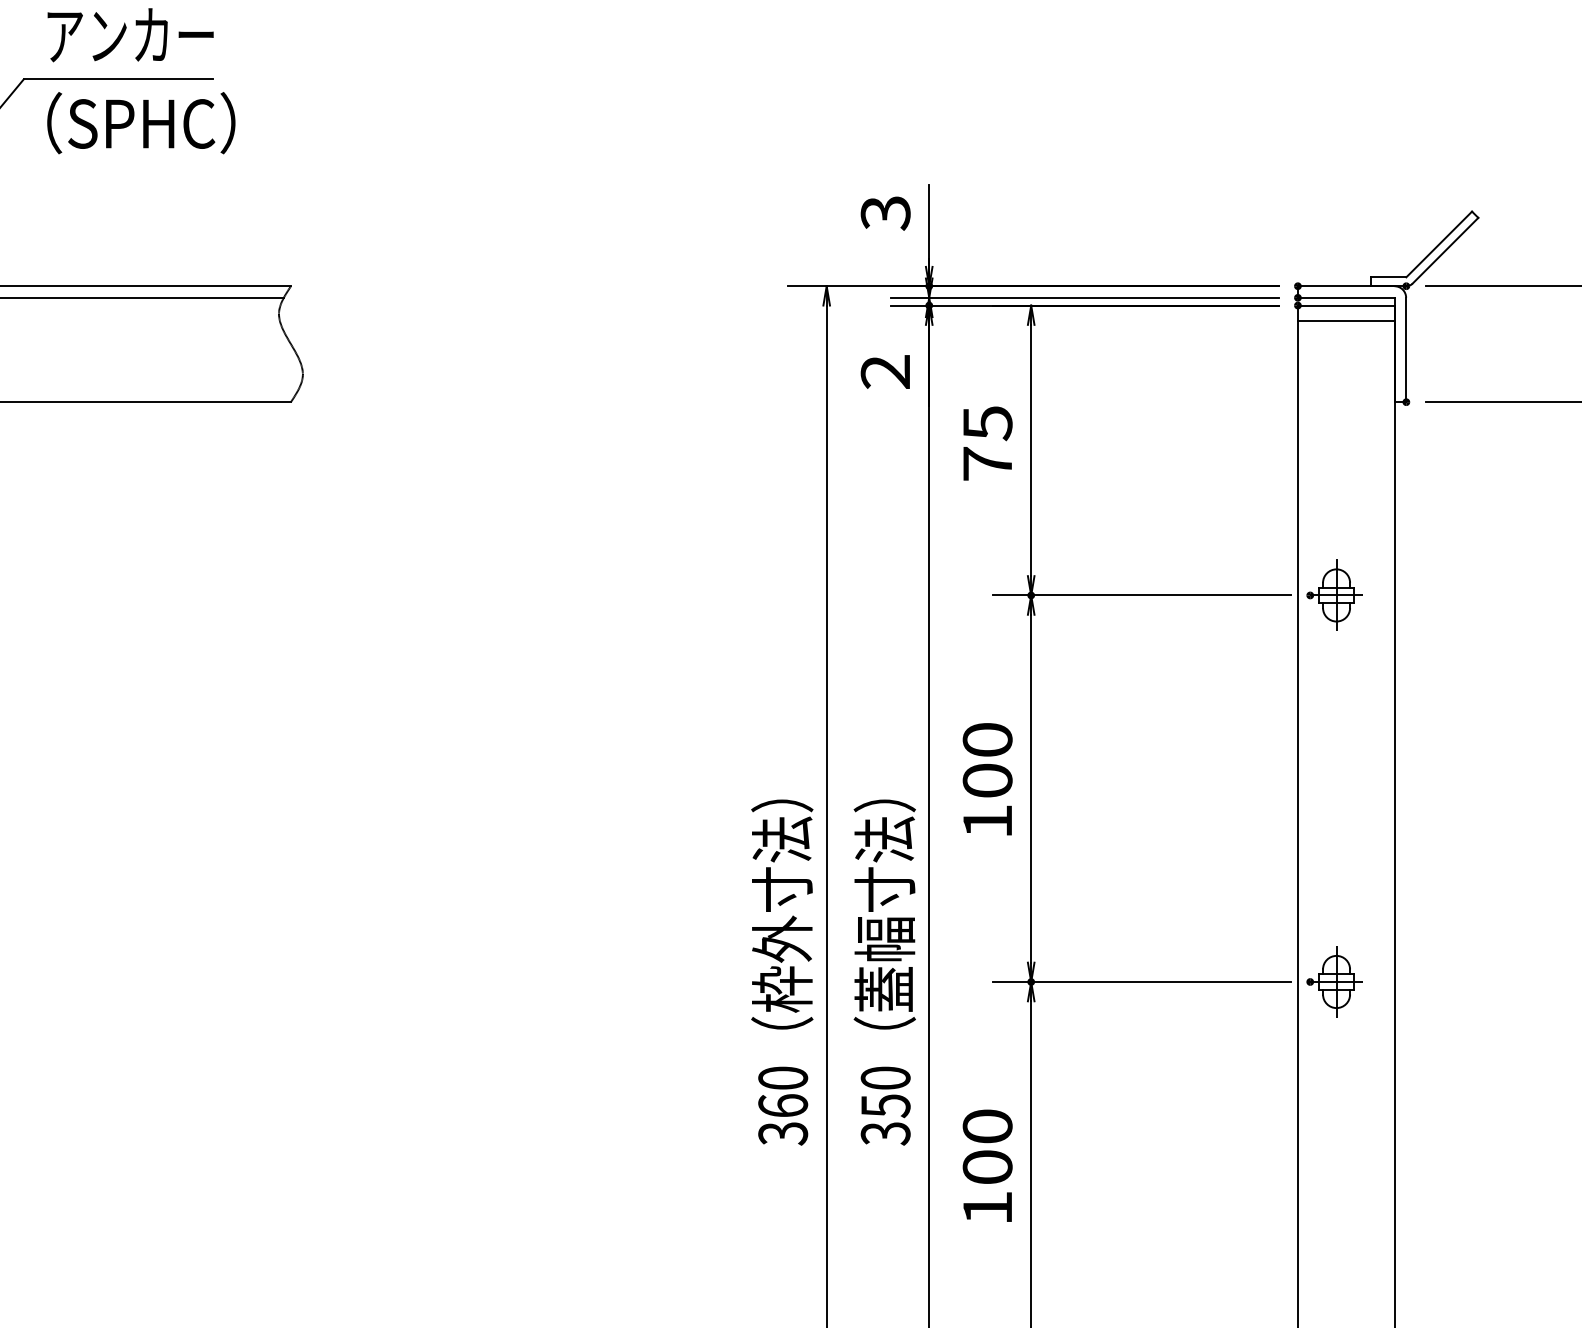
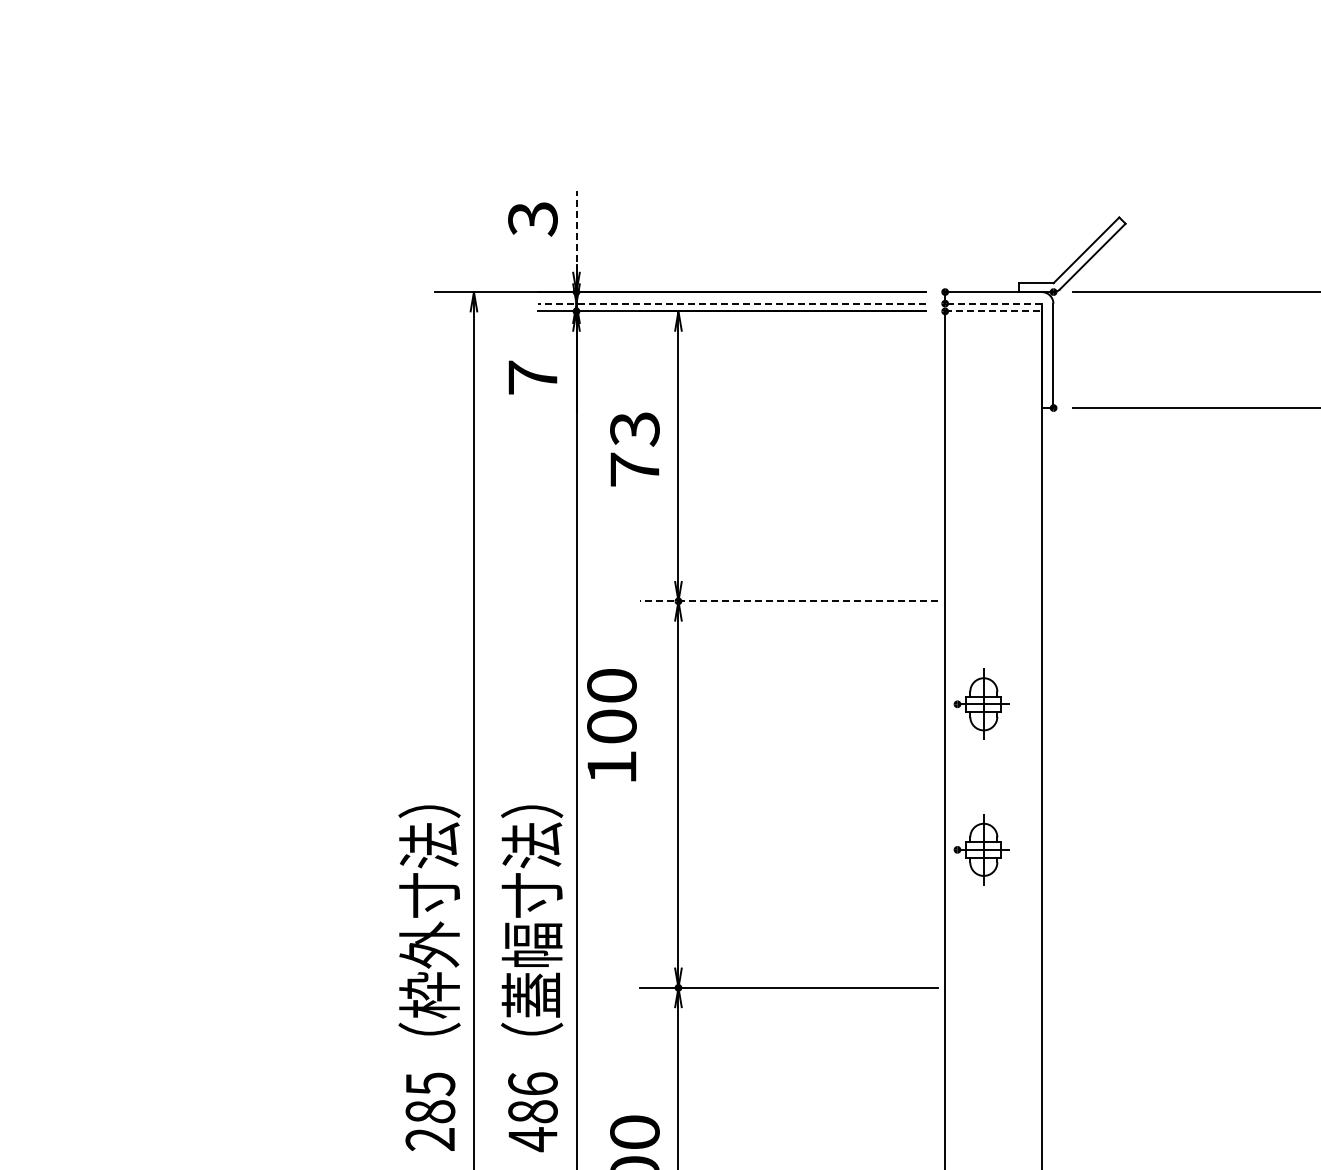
line: (929, 226) -> (576, 232), solid -> dashed
line: (1084, 297) -> (731, 303), solid -> dashed
line: (1345, 297) -> (992, 303), solid -> dashed
line: (1346, 305) -> (993, 311), solid -> dashed
line: (1345, 321) -> (992, 327), removed
text: (884, 371) -> (531, 377), 2 -> 7
text: (987, 423) -> (634, 429), 75 -> 73
part: (1334, 594) -> (981, 703), moved
line: (1141, 595) -> (788, 601), solid -> dashed
text: (987, 779) -> (611, 725), moved
part: (1334, 981) -> (981, 849), moved
text: (783, 1105) -> (430, 1111), 360 -> 285
text: (885, 1106) -> (532, 1112), 350 -> 486

